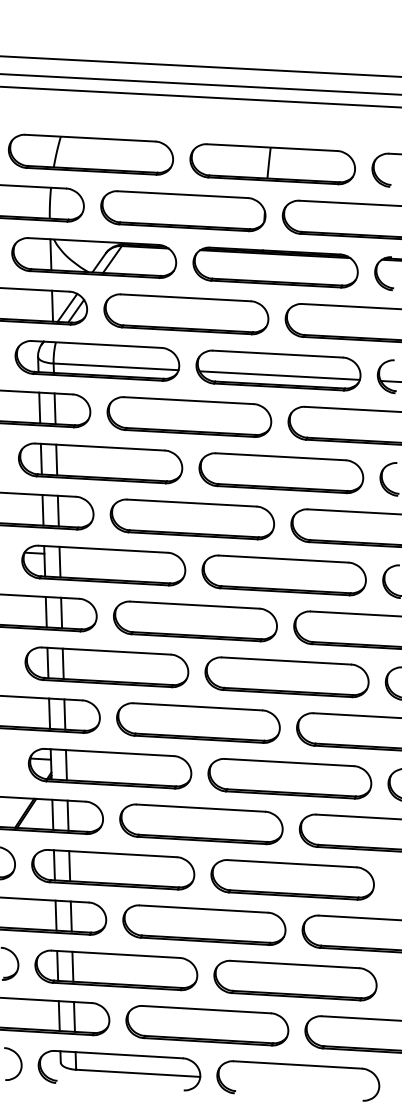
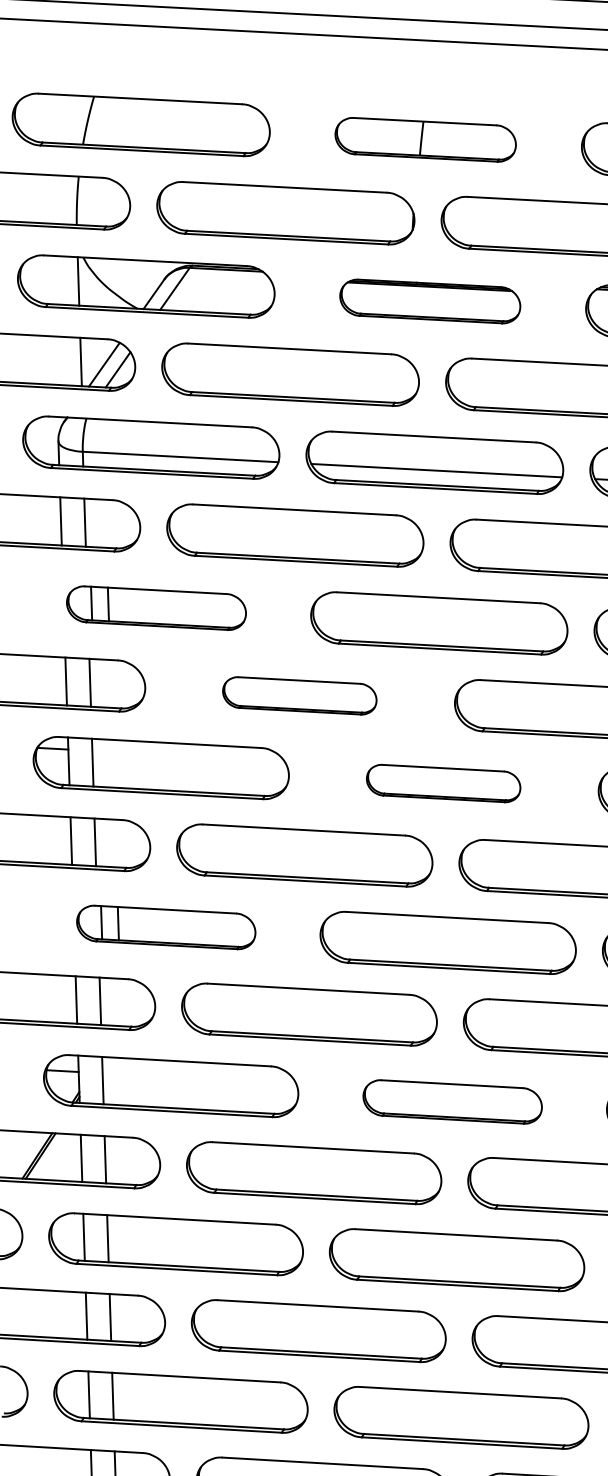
part: (272, 164) -> (425, 140), size x0.7
part: (275, 267) -> (430, 301), size x0.7
part: (100, 463) -> (156, 608), size x0.7
part: (191, 519) -> (298, 695), size x0.6
part: (283, 575) -> (442, 783), size x0.6
part: (106, 667) -> (165, 927), size x0.7
part: (289, 778) -> (452, 1101), size x0.7

